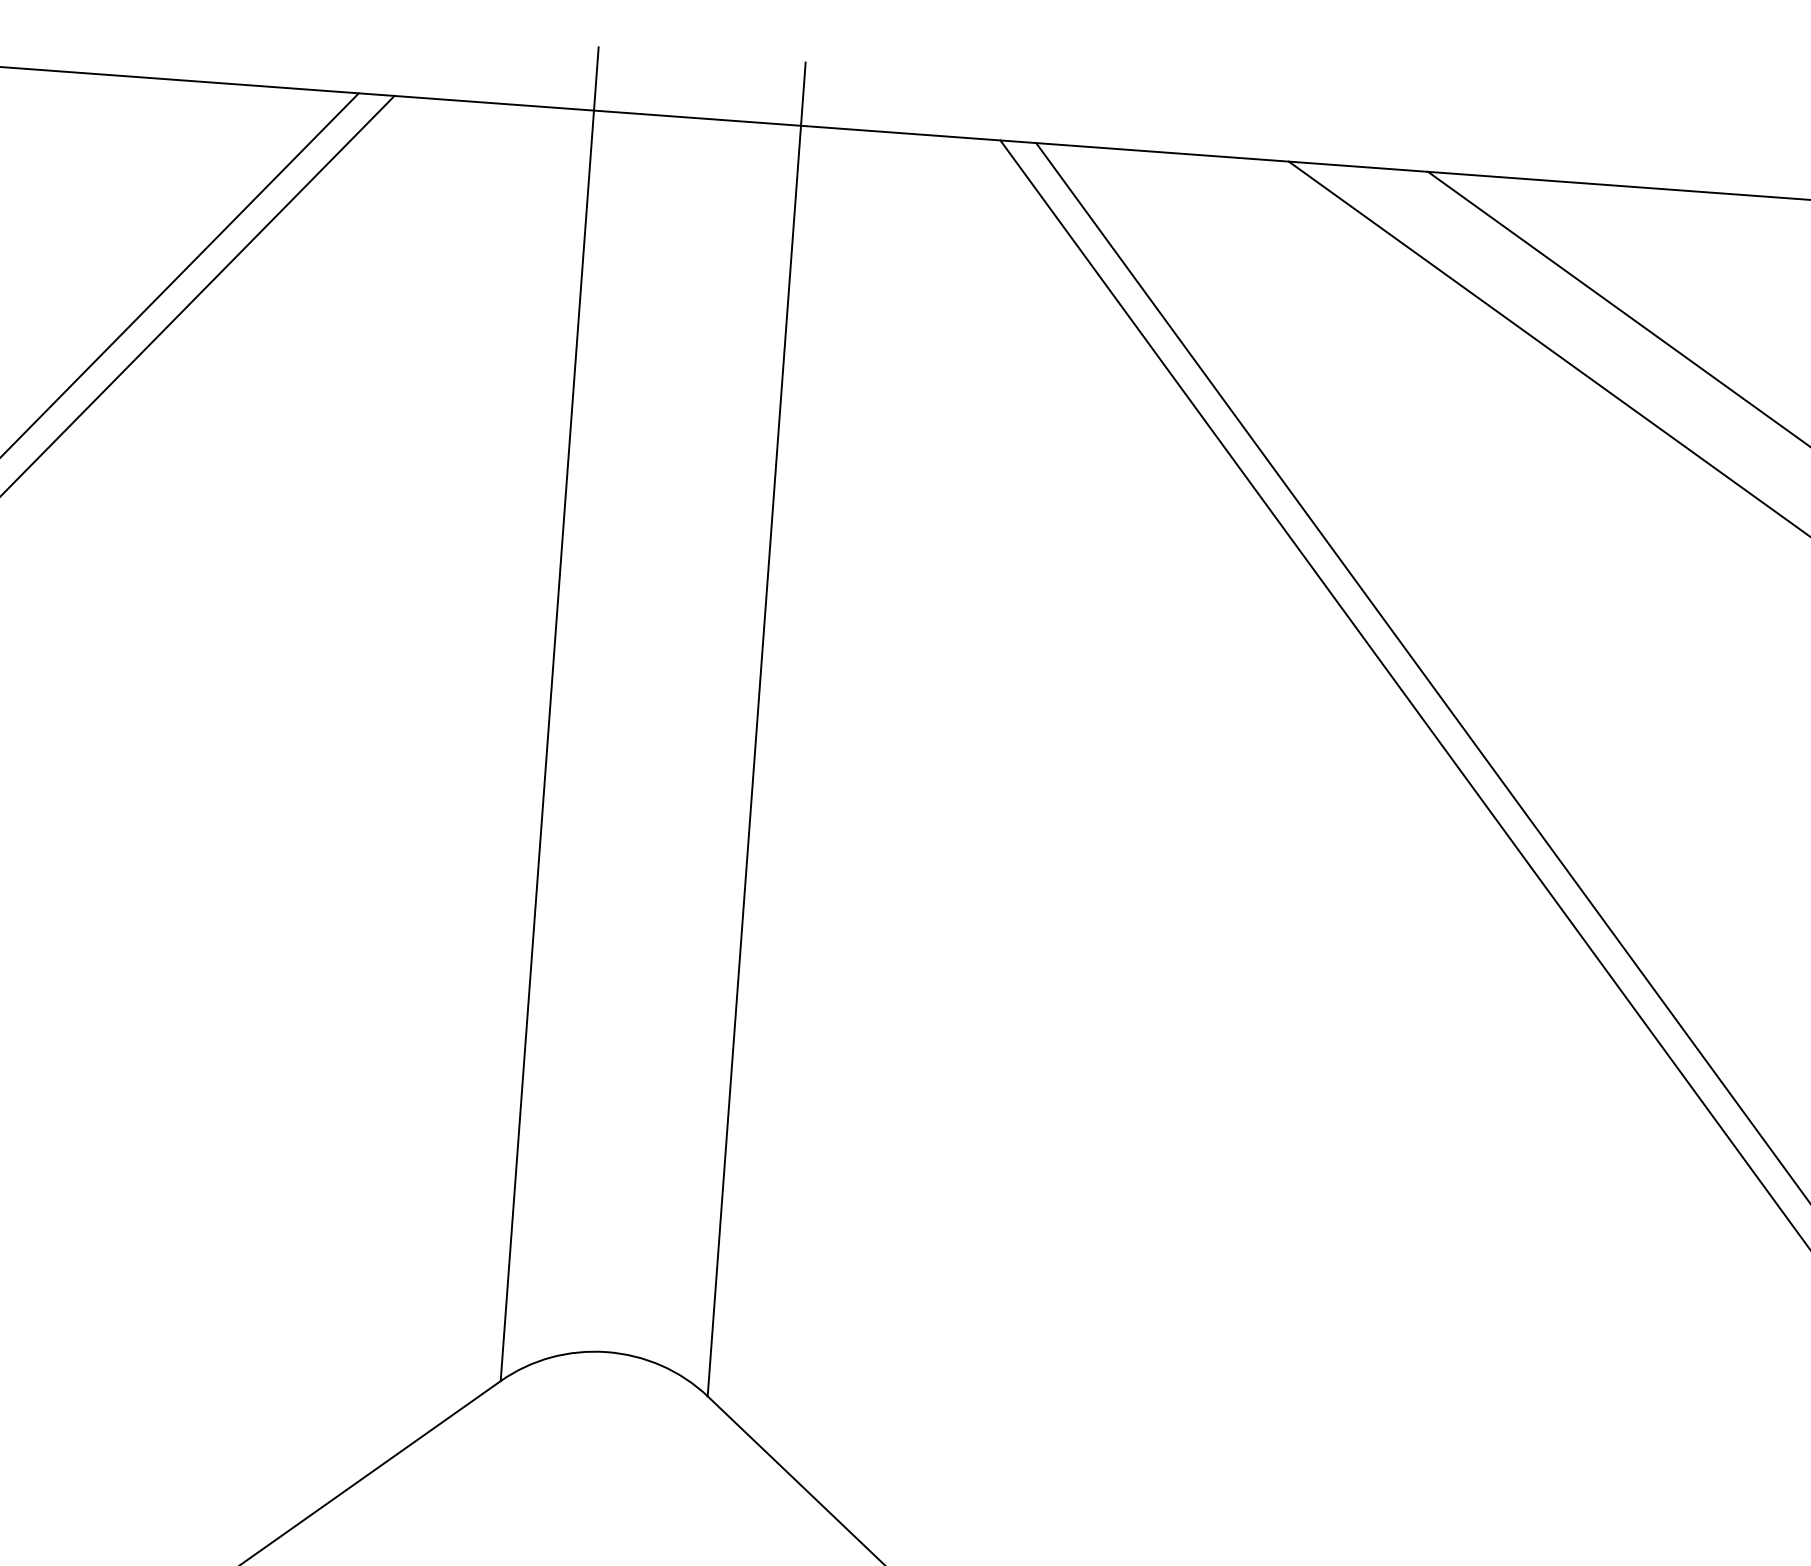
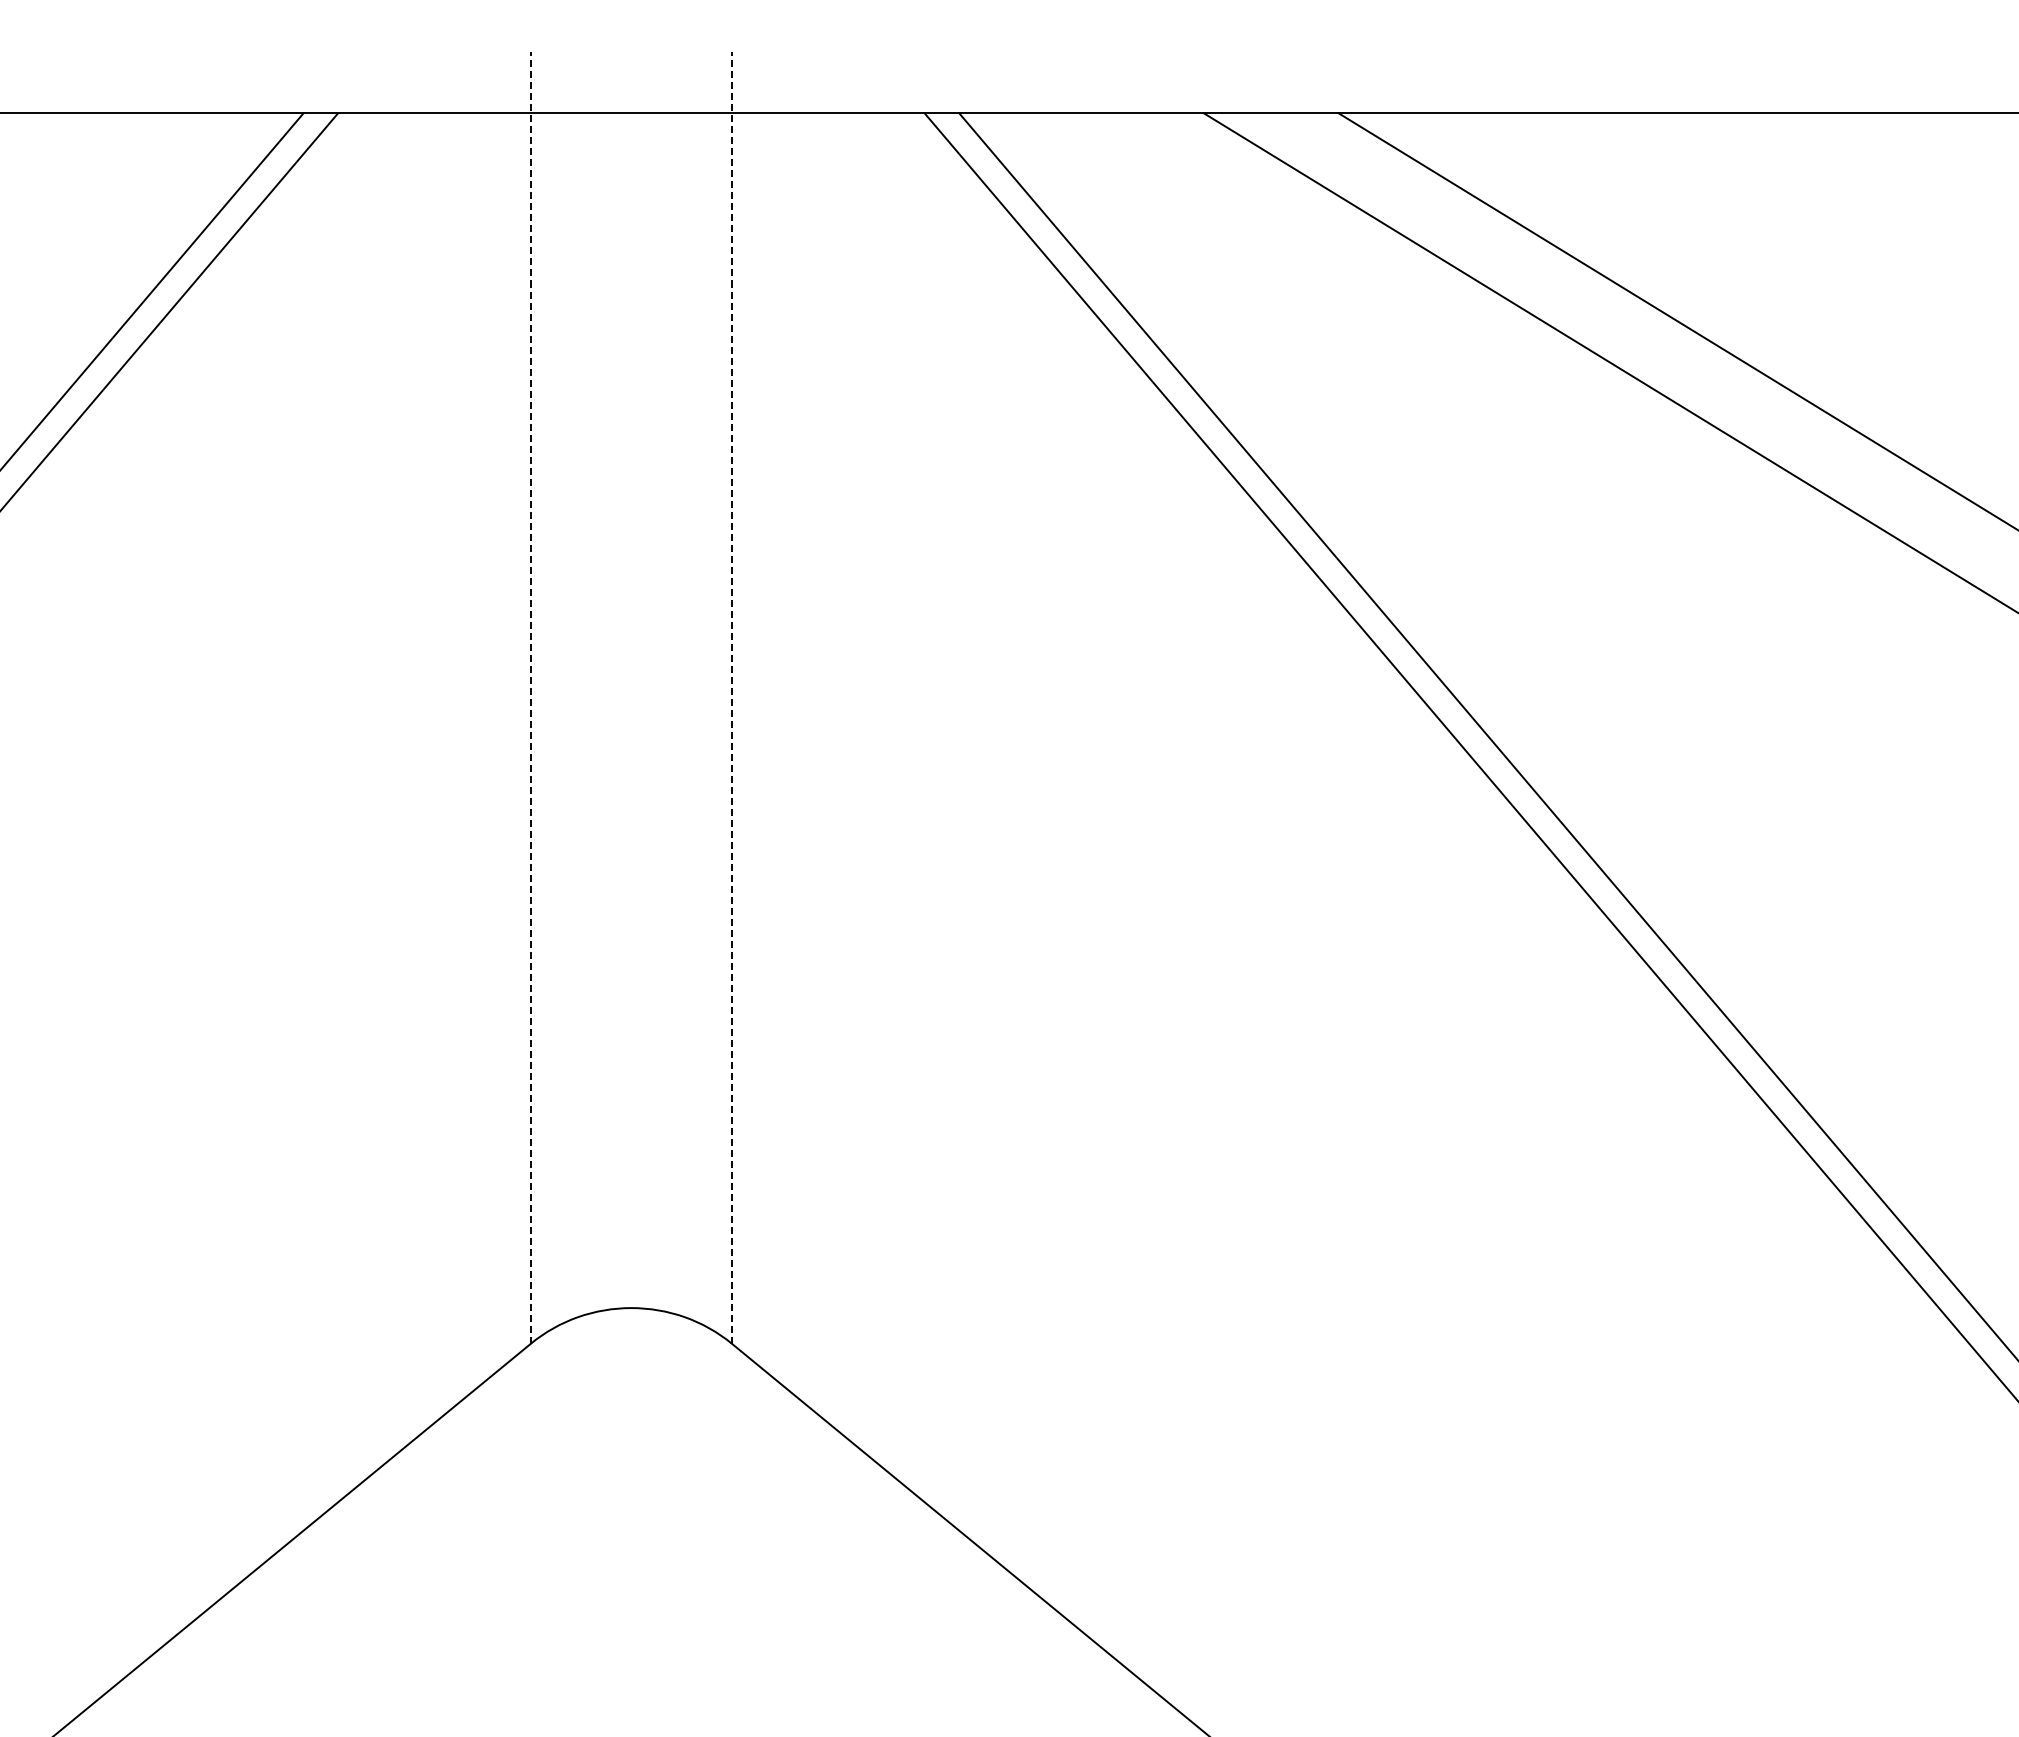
line: (550, 713) -> (531, 697), solid -> dashed
line: (756, 729) -> (731, 697), solid -> dashed

